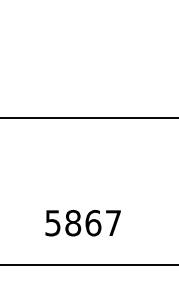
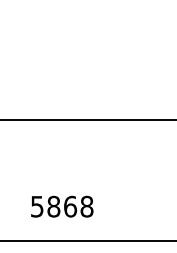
text: (112, 222) -> (86, 206), 5867 -> 5868

